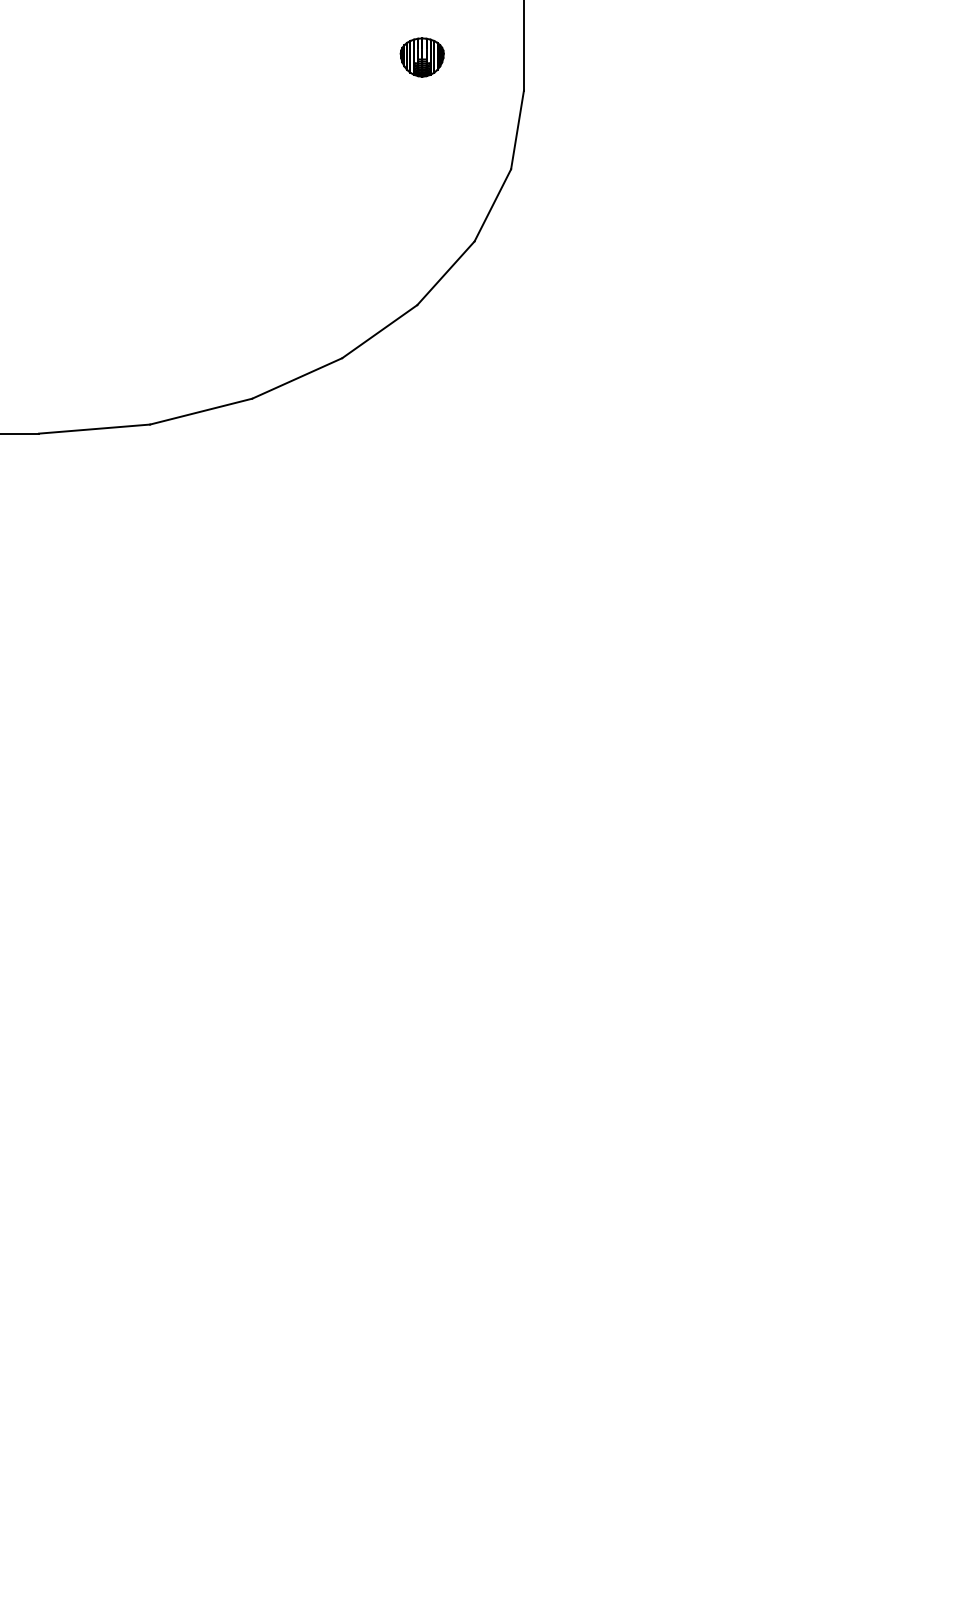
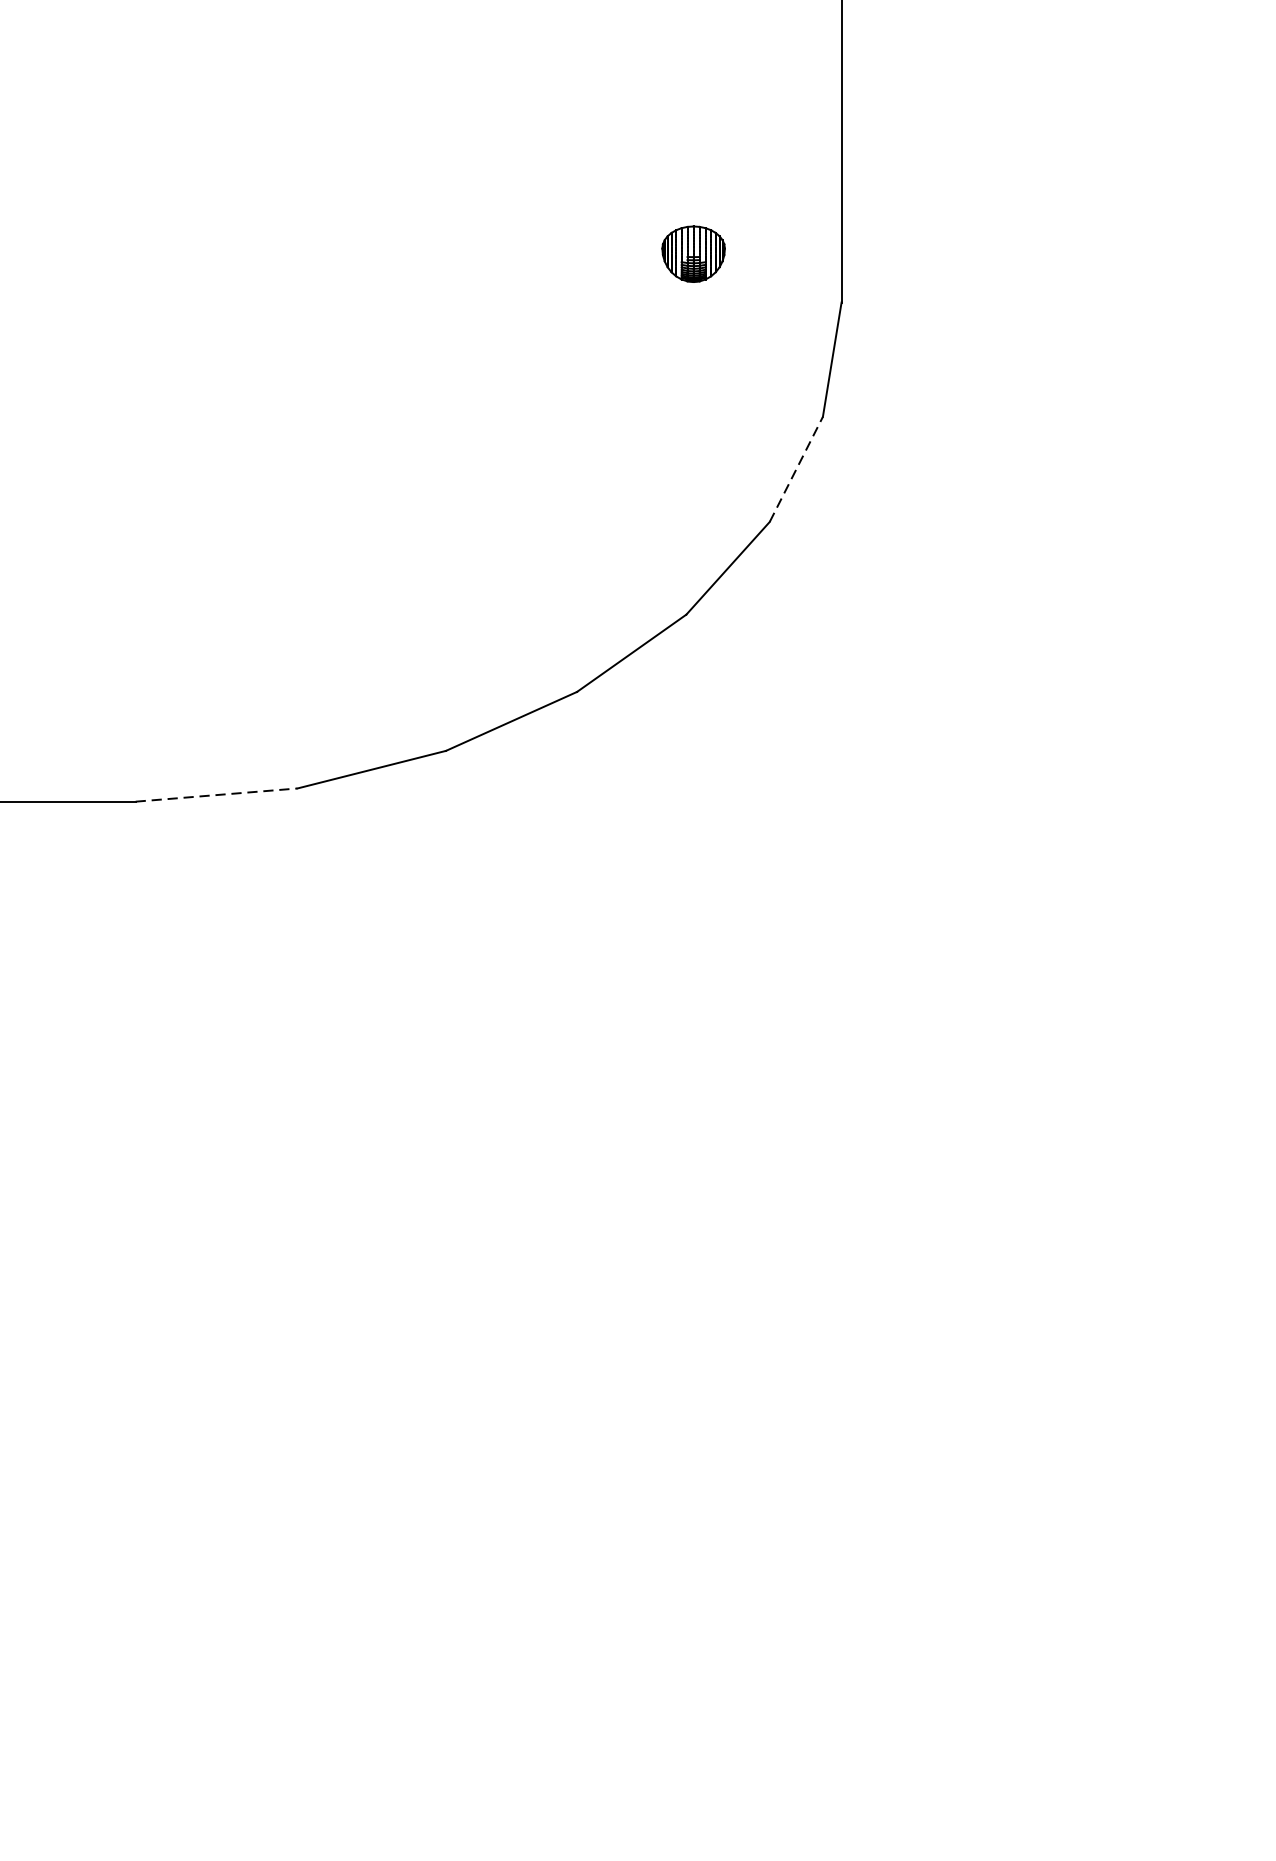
line: (493, 204) -> (797, 468), solid -> dashed
line: (94, 429) -> (216, 795), solid -> dashed

